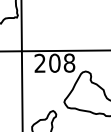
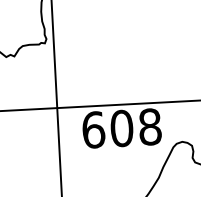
text: (40, 62) -> (94, 128), 208 -> 608

